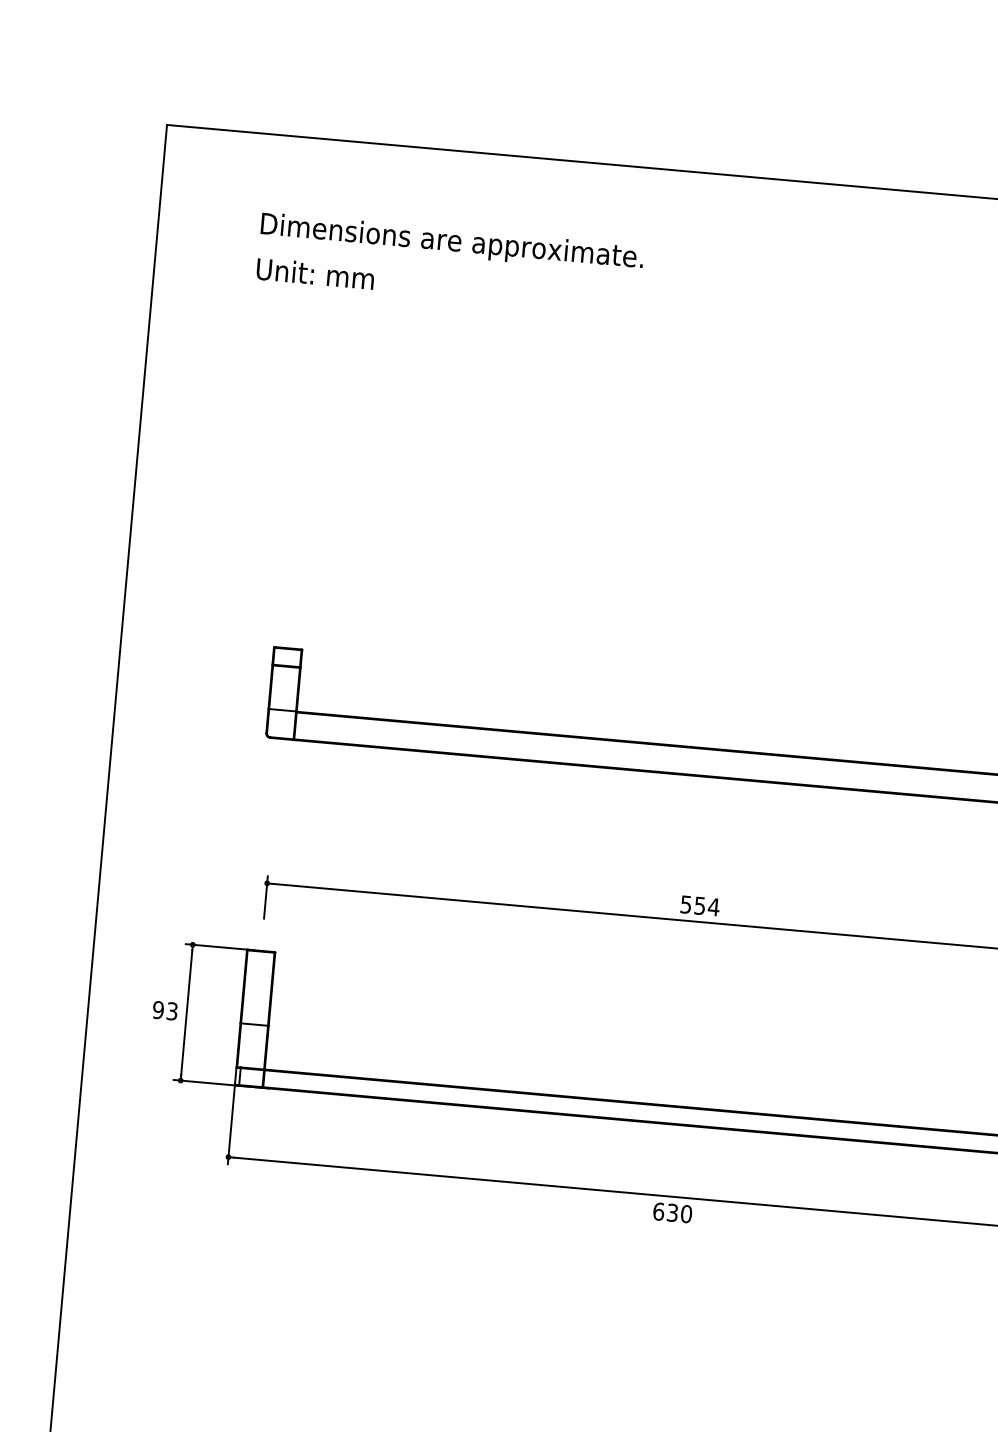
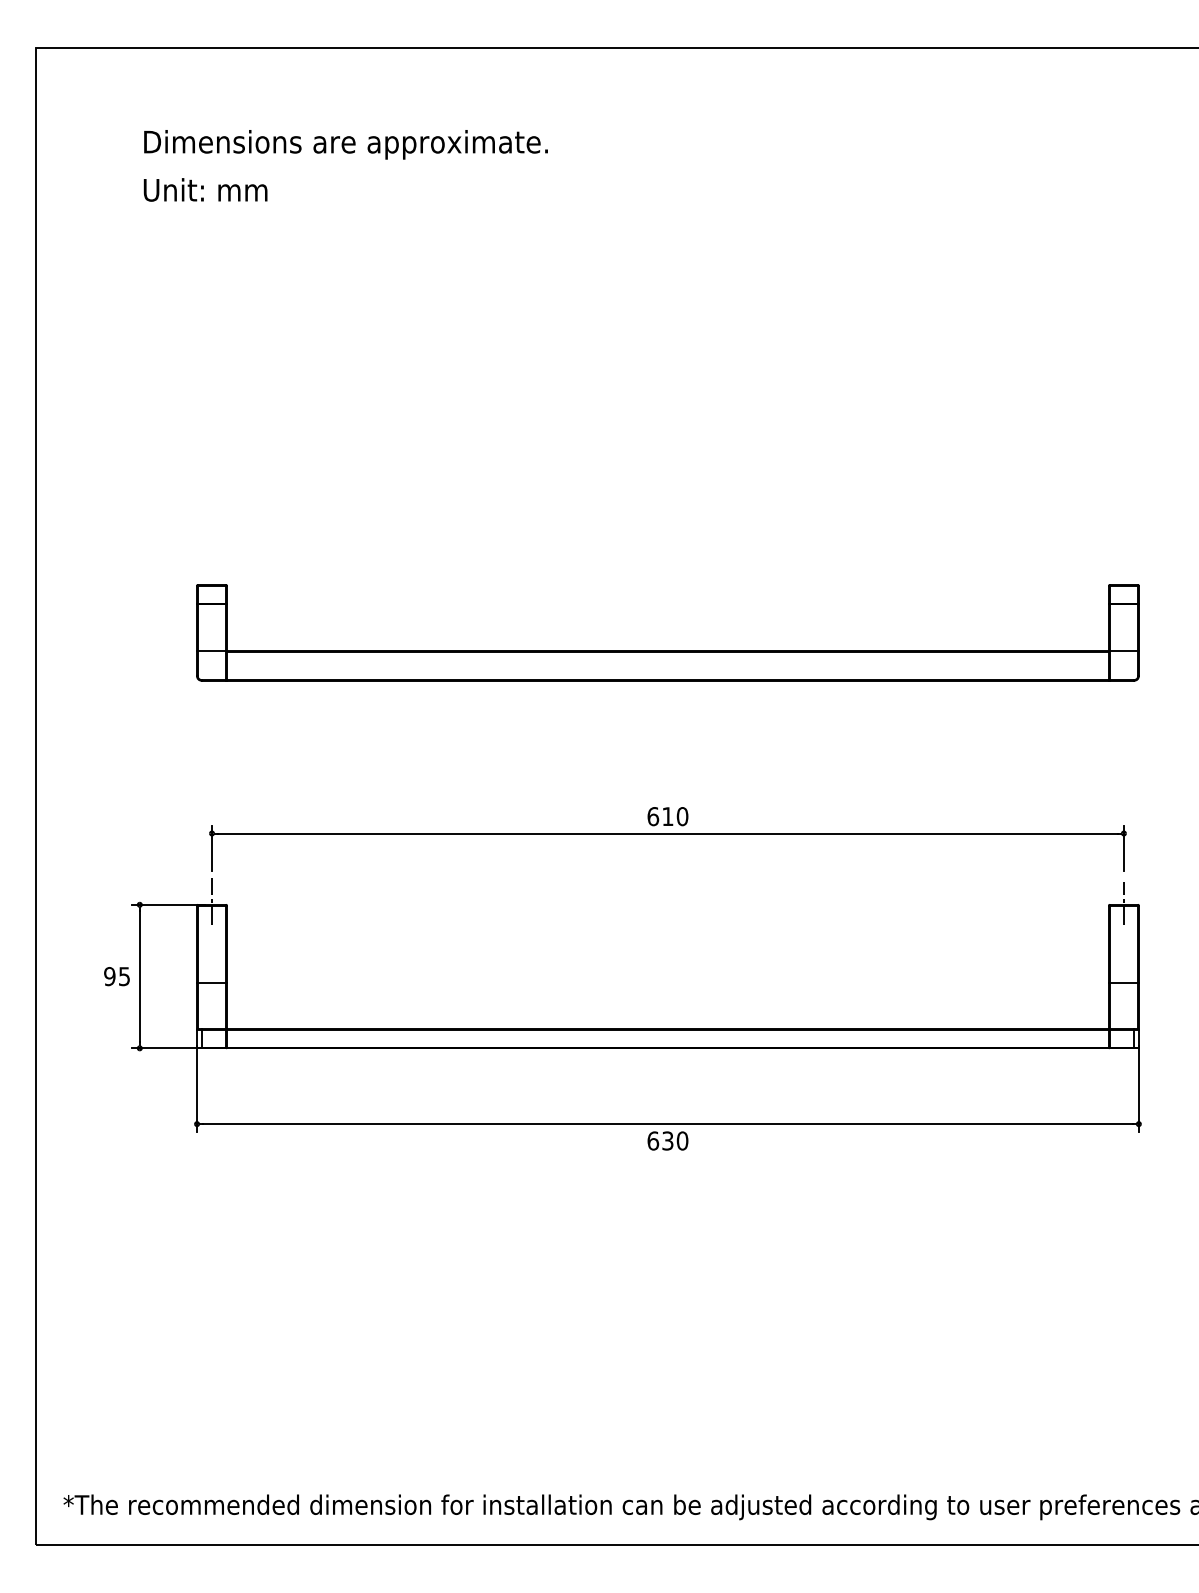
text: (699, 905) -> (667, 816), 554 -> 610
line: (261, 947) -> (212, 901), added
text: (172, 1011) -> (124, 976), 93 -> 95

